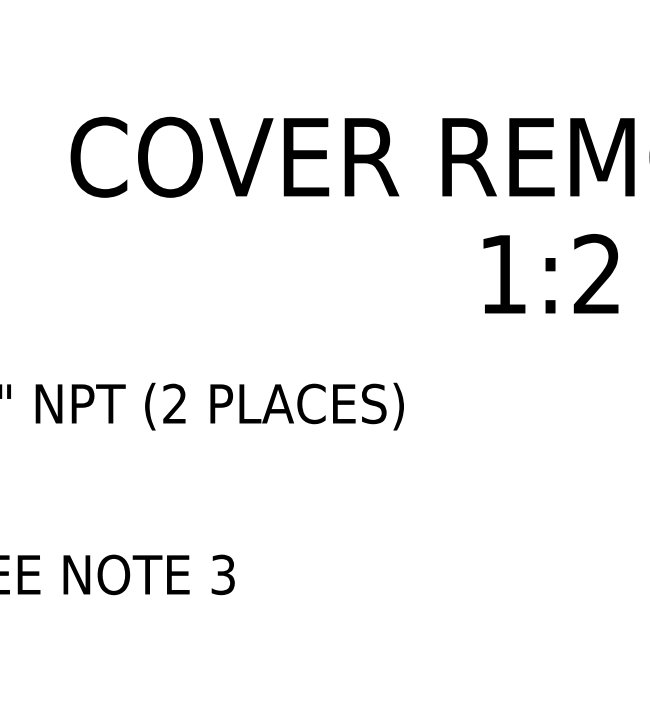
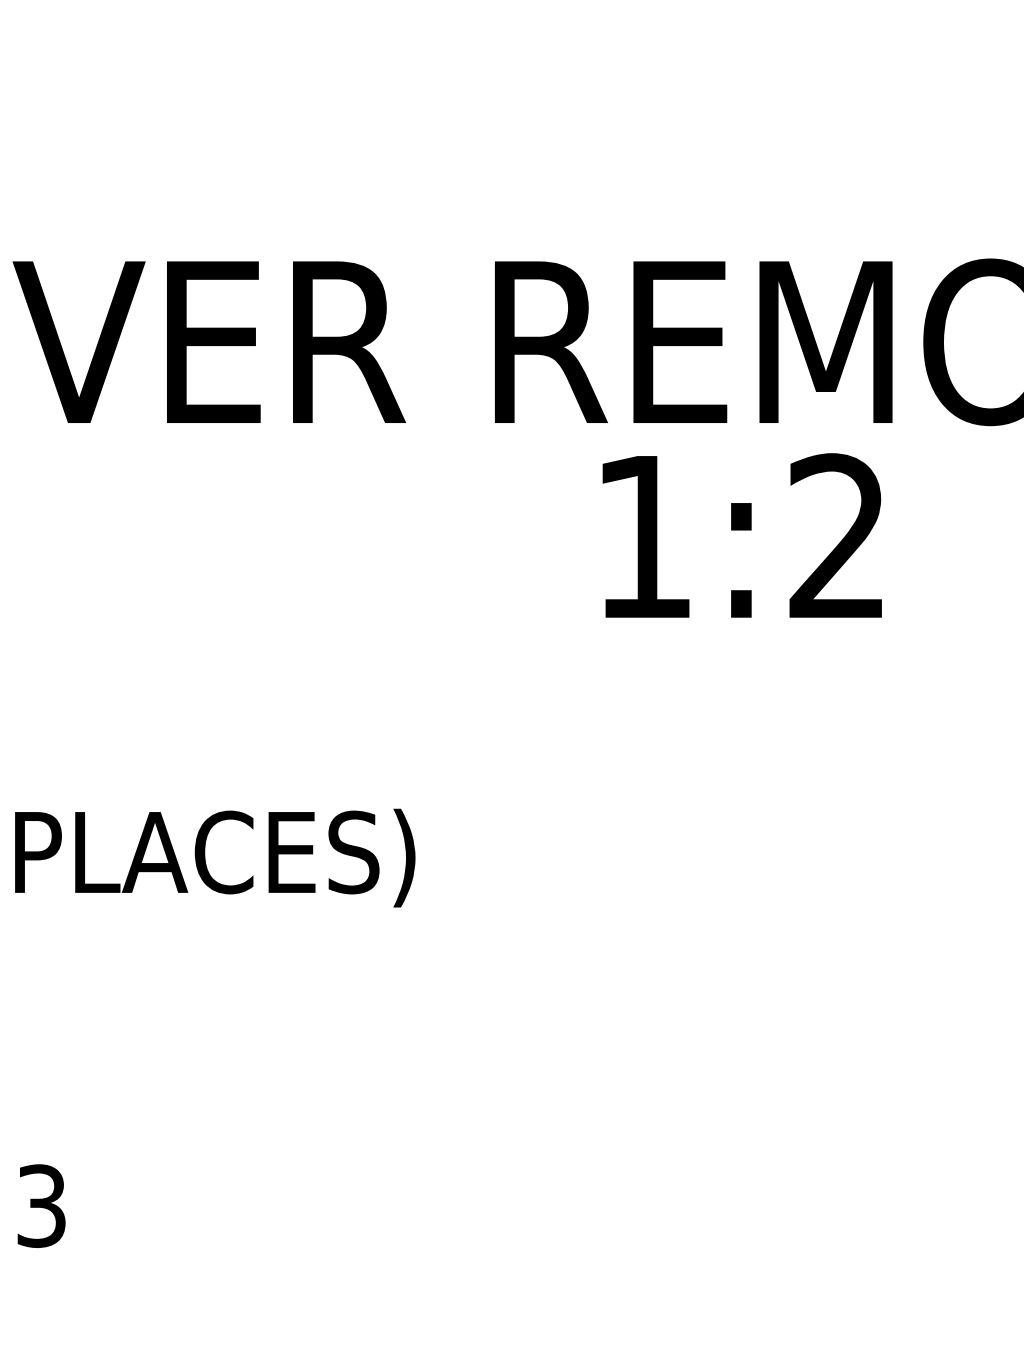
text: (550, 273) -> (741, 535), moved

